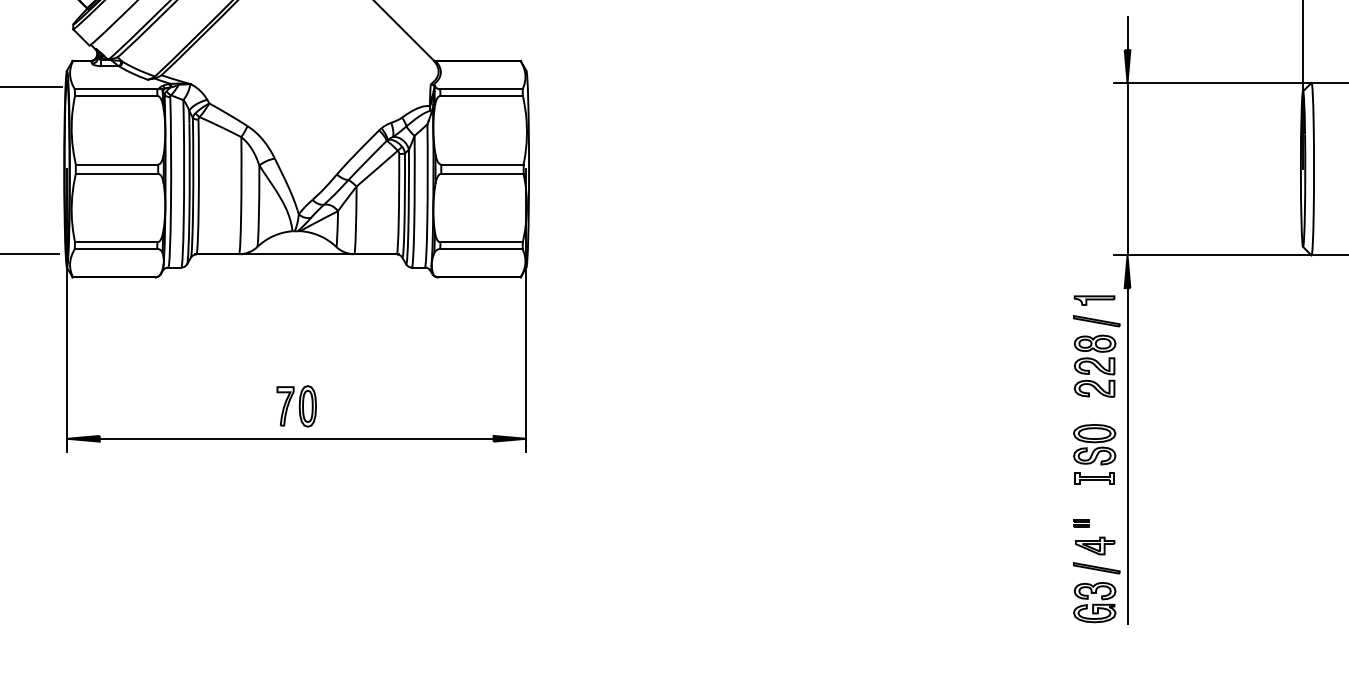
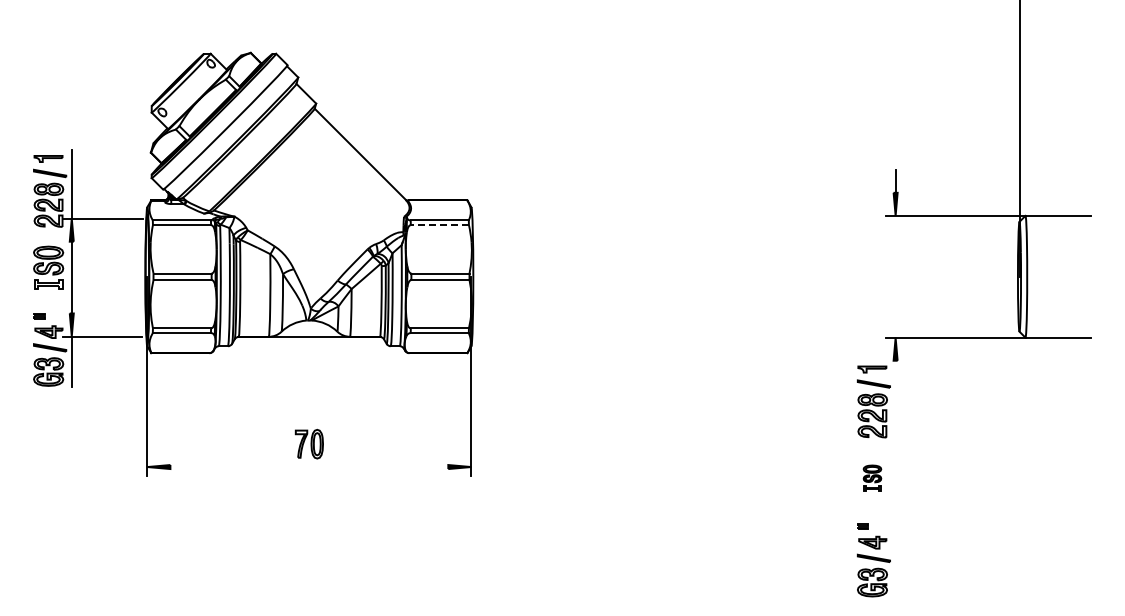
line: (481, 96) -> (439, 225), solid -> dashed
line: (1127, 168) -> (895, 276), removed
line: (296, 439) -> (309, 467), removed
part: (1094, 453) -> (872, 477), size x0.6
line: (1127, 455) -> (895, 478), removed

